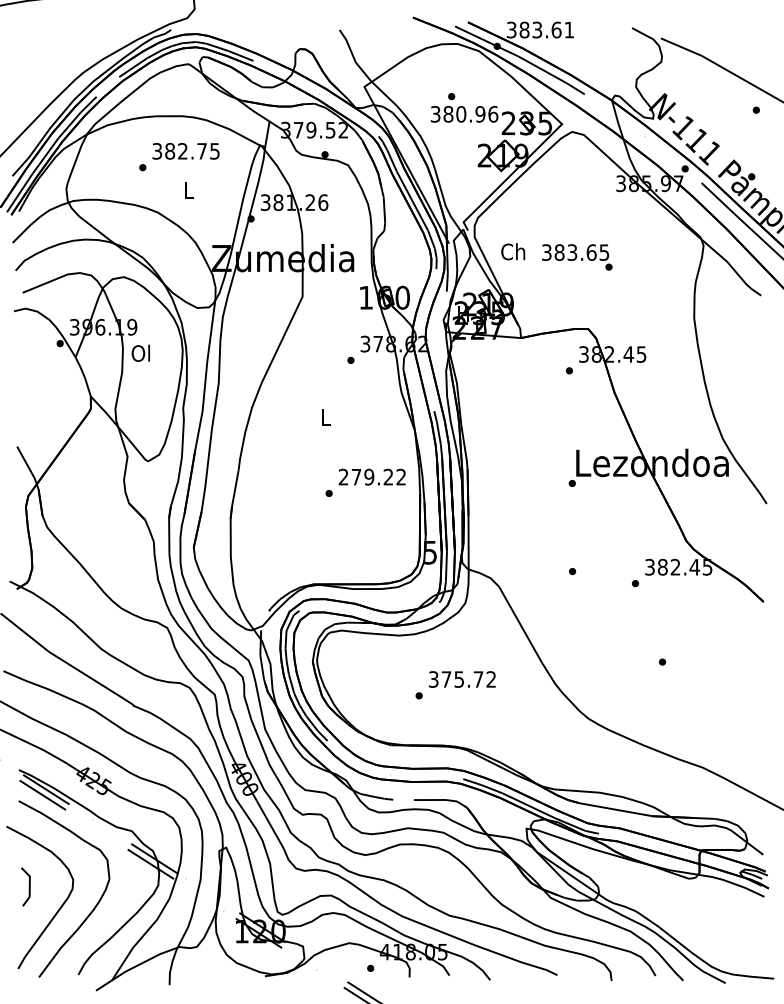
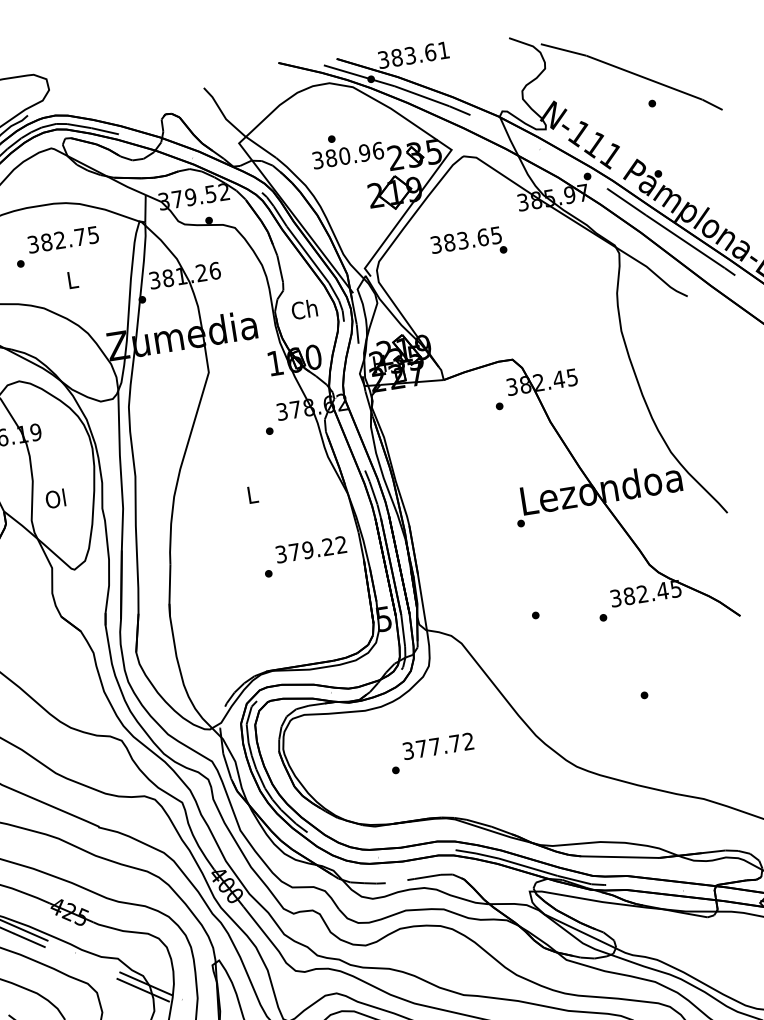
text: (513, 251) -> (304, 309), moved
text: (577, 257) -> (469, 244), moved
text: (140, 352) -> (55, 498), moved
text: (343, 477) -> (281, 554), 279.22 -> 379.22
text: (458, 679) -> (434, 746), 375.72 -> 377.72

